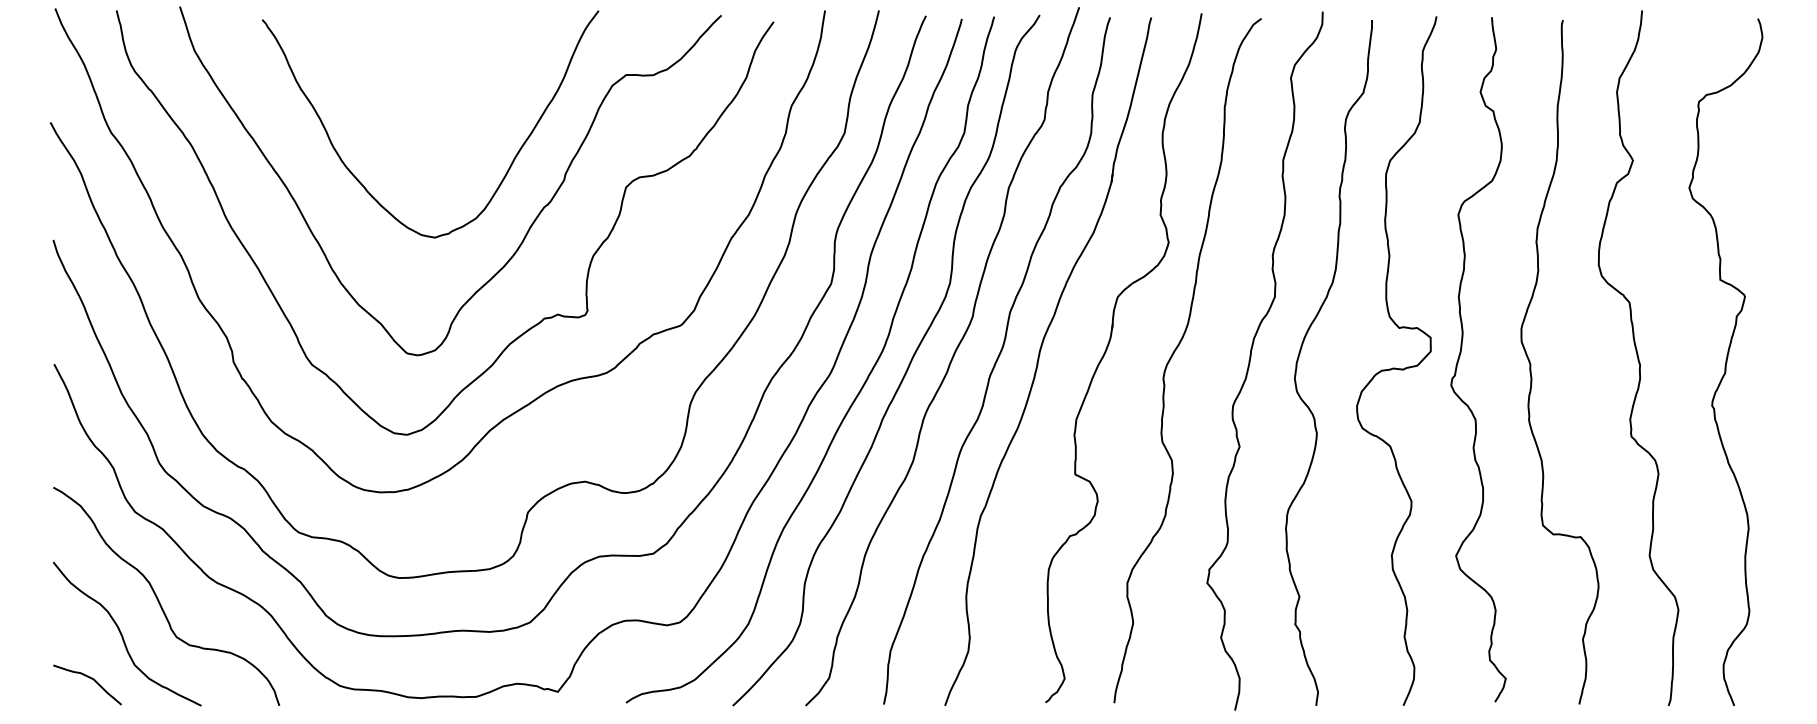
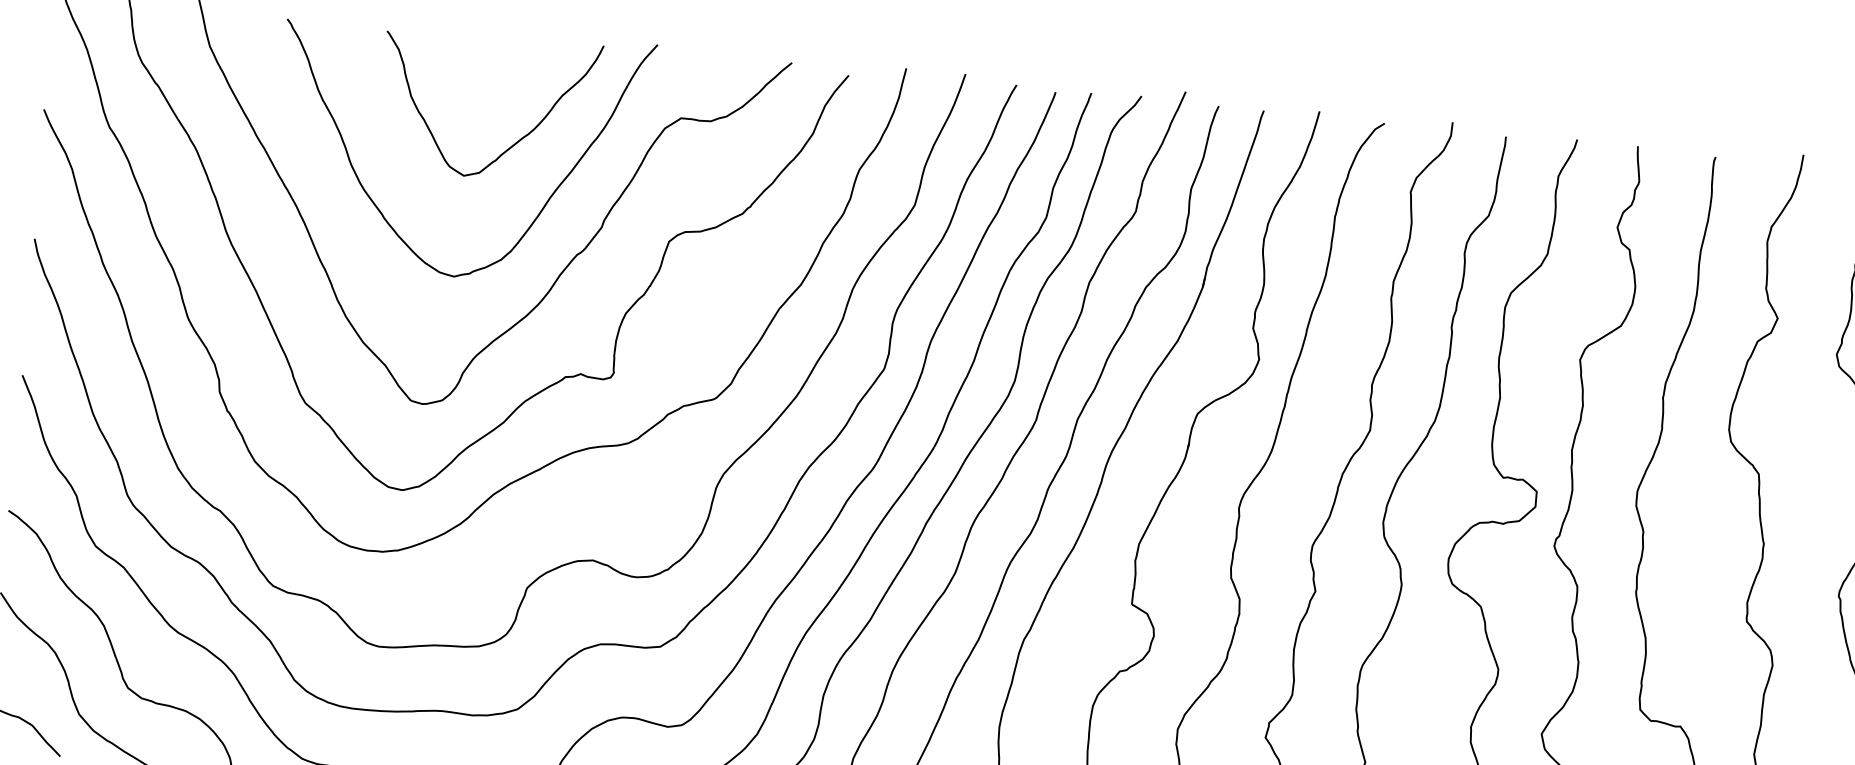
curve: (480, 109) -> (517, 140), added

